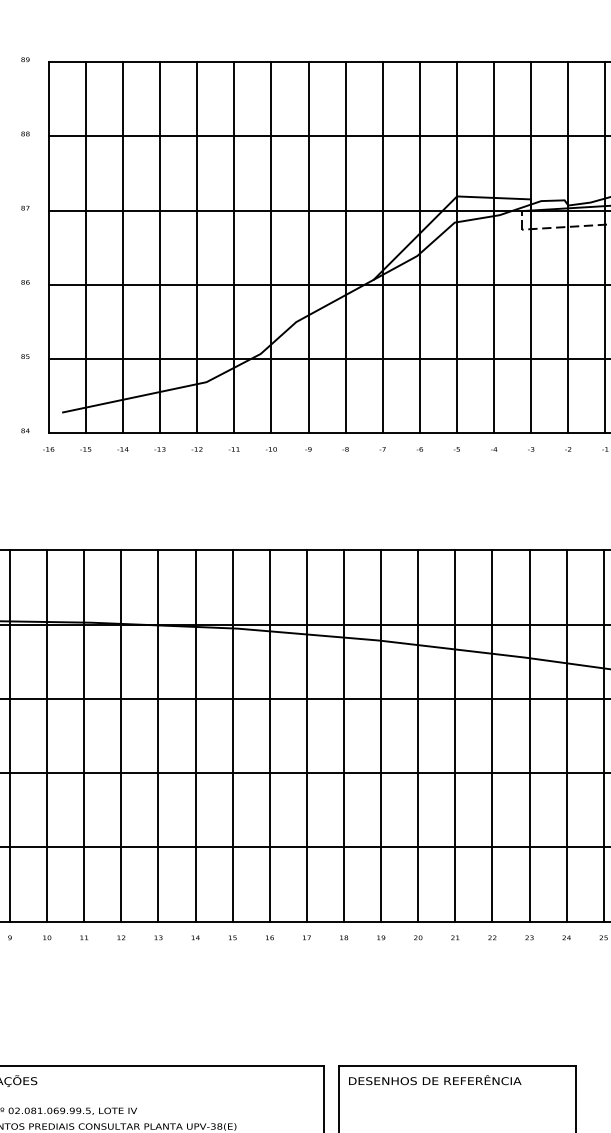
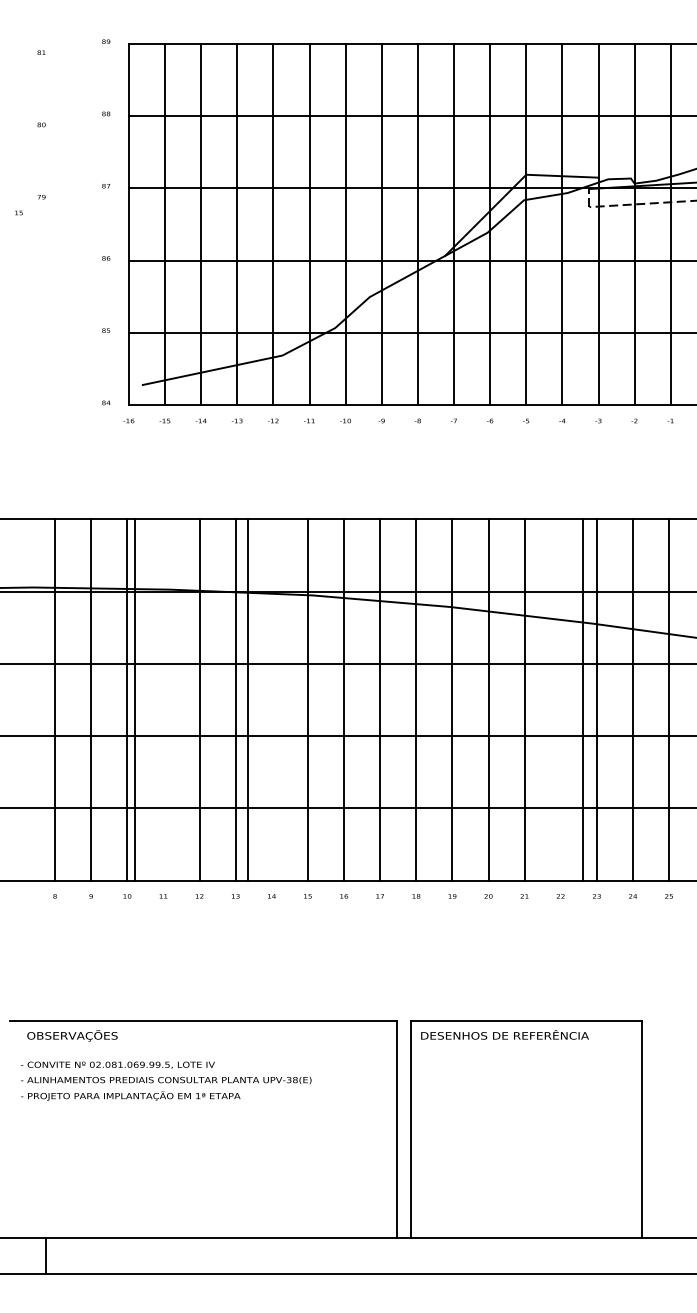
line: (84, 735) -> (135, 699), moved
line: (195, 735) -> (247, 699), moved
line: (492, 735) -> (582, 699), moved

